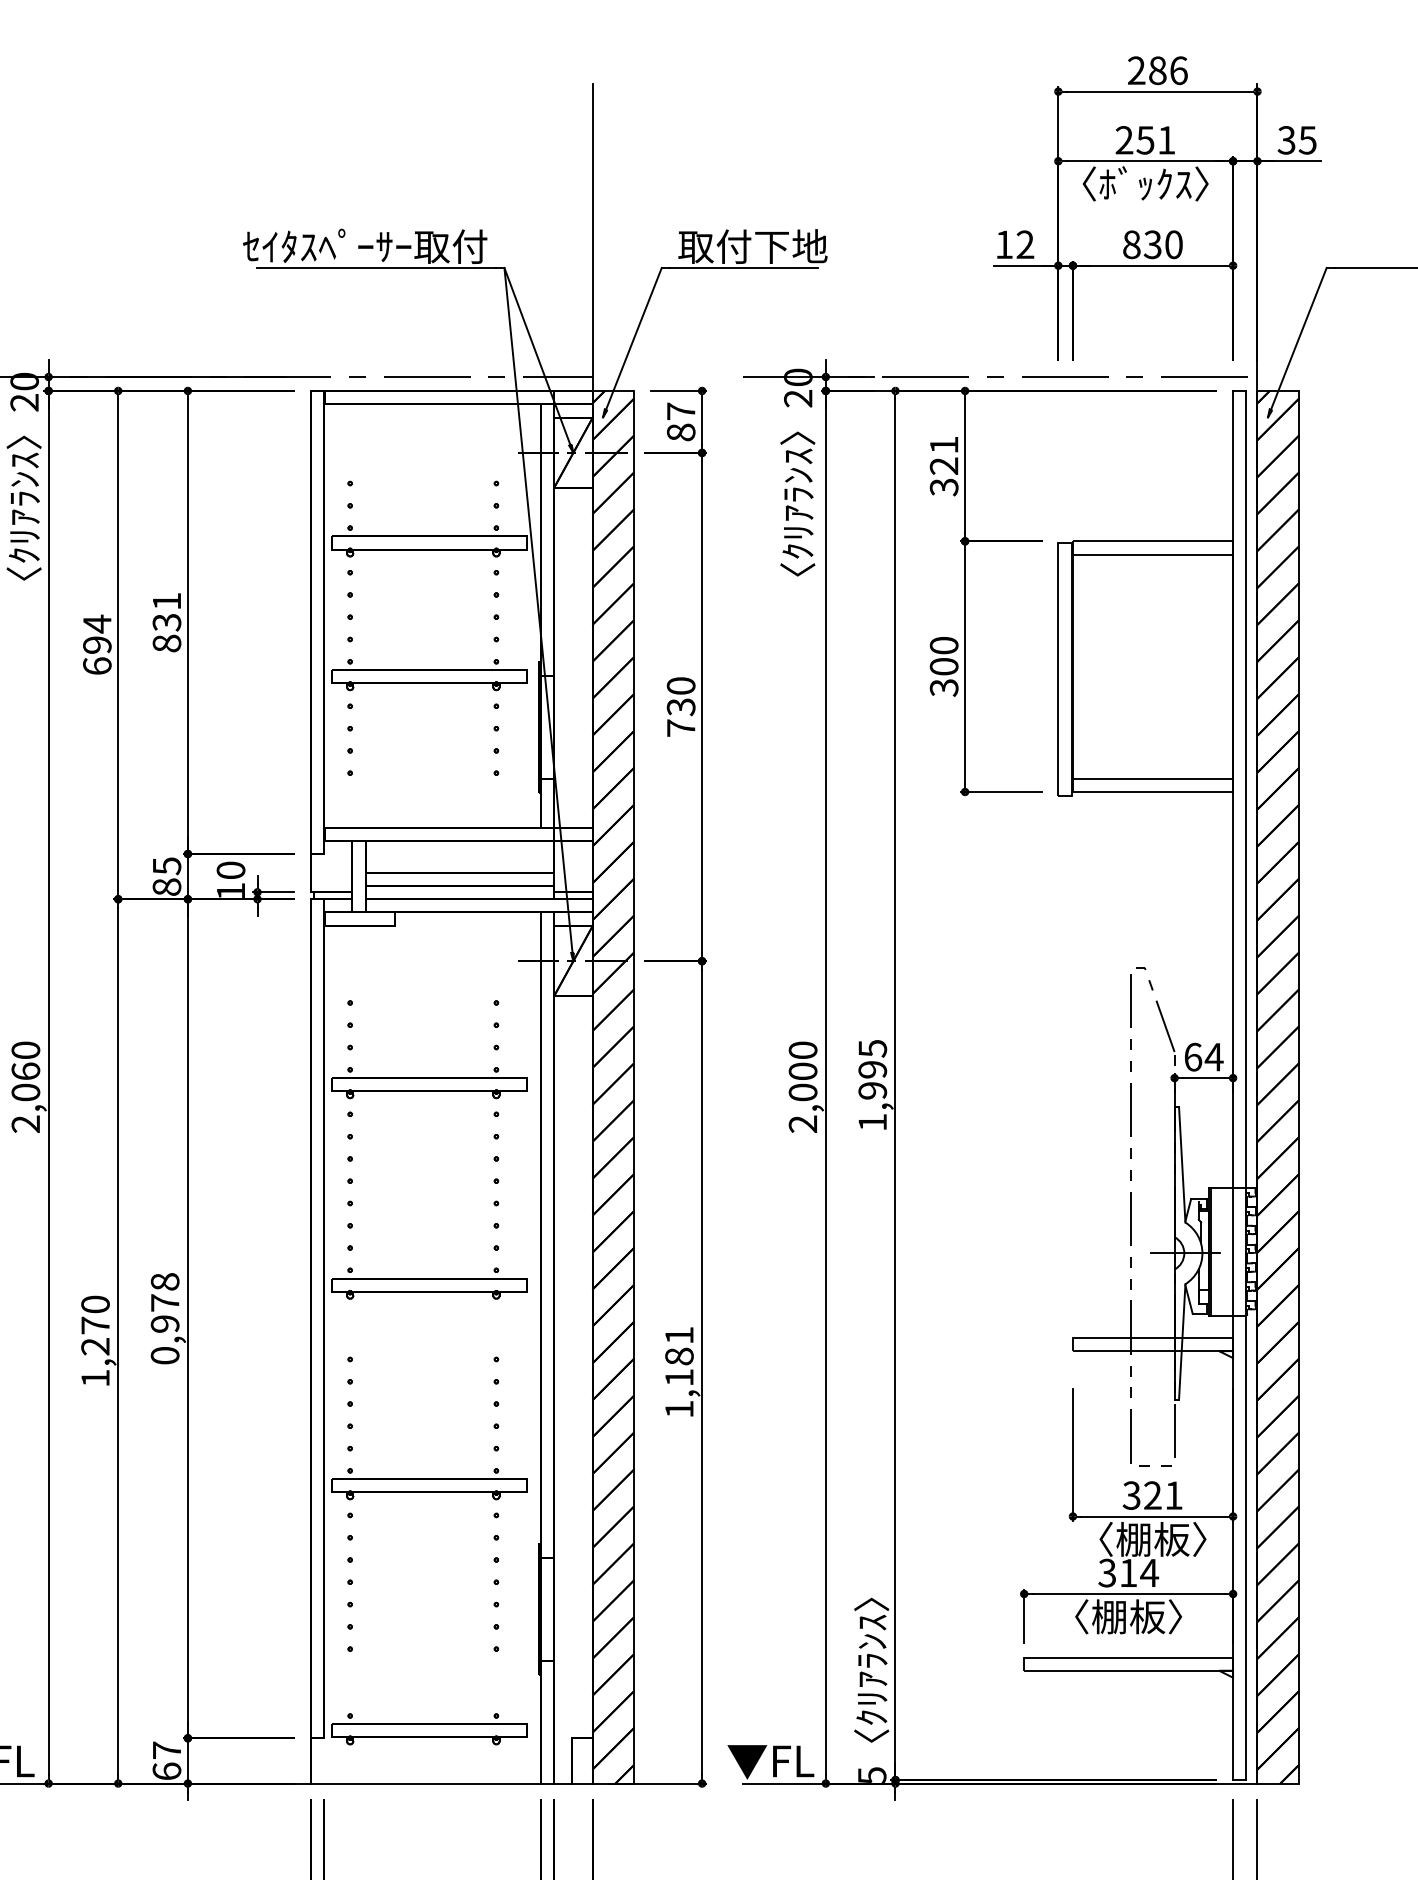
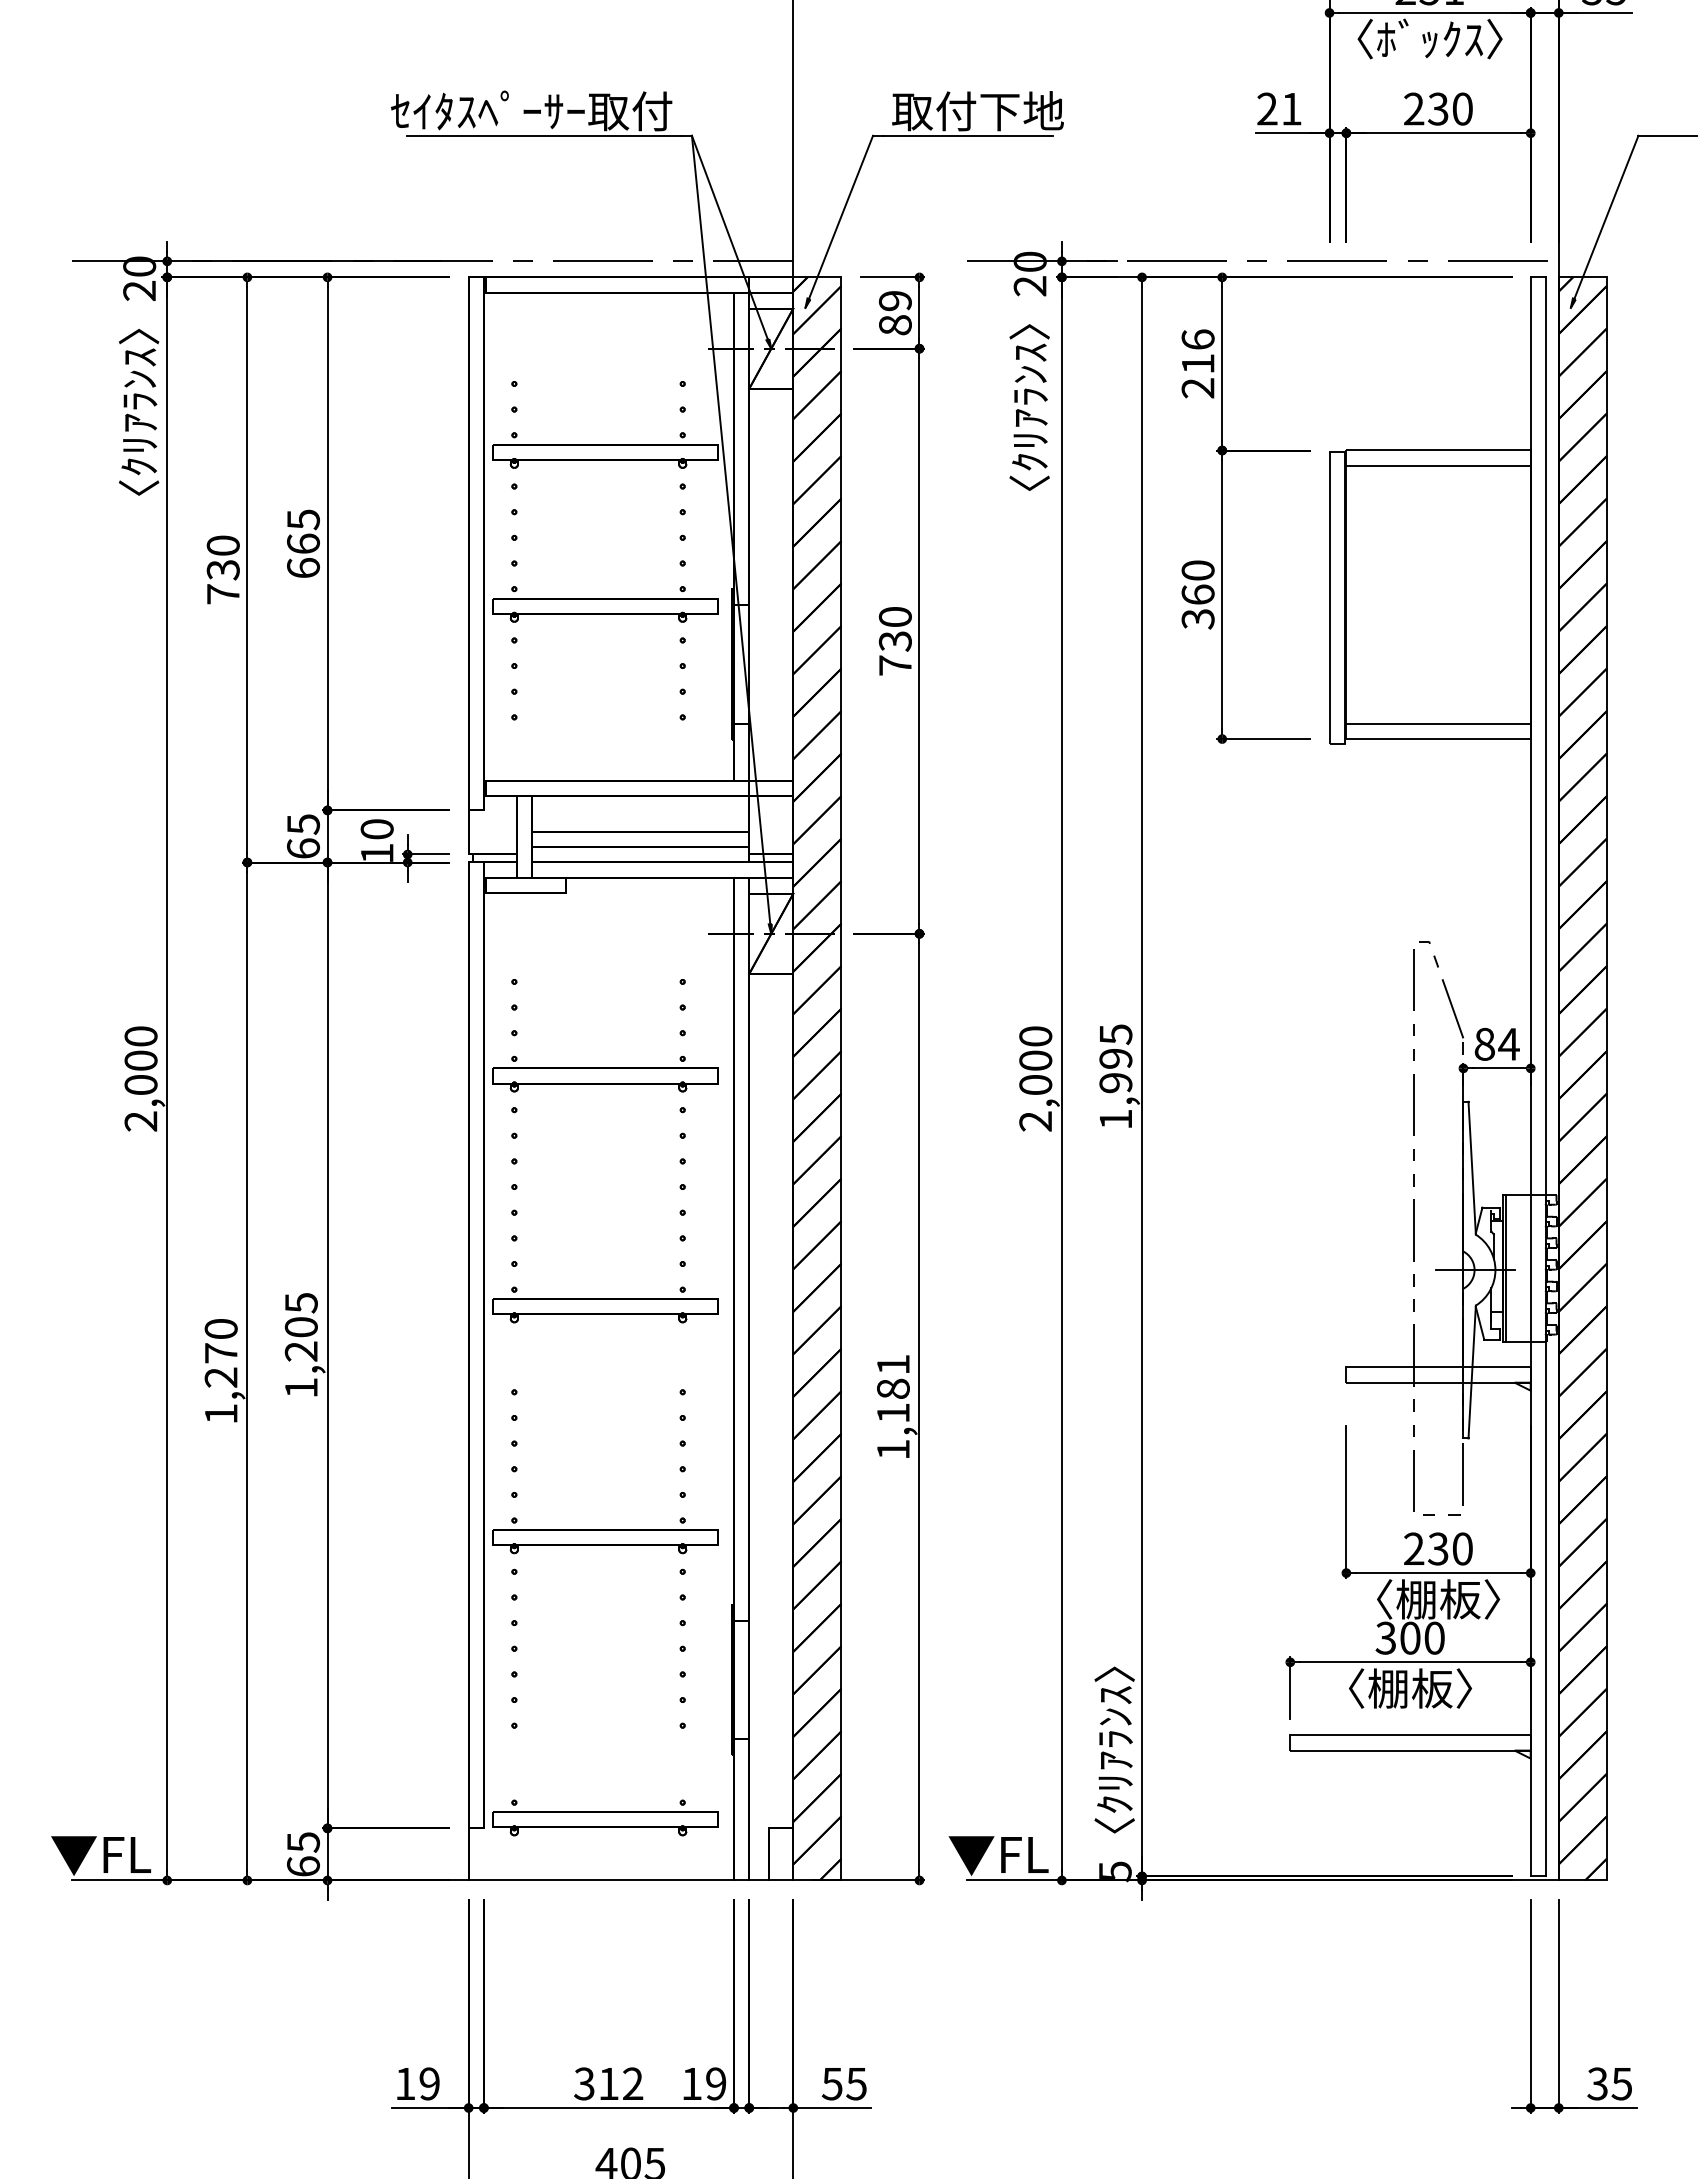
text: (1014, 244) -> (1279, 108), 12 -> 21
text: (1132, 244) -> (1414, 108), 830 -> 230
text: (680, 411) -> (894, 300), 87 -> 89
text: (943, 465) -> (1197, 363), 321 -> 216
text: (167, 622) -> (303, 543), 831 -> 665
text: (96, 644) -> (222, 569), 694 -> 730
text: (943, 666) -> (1197, 594), 300 -> 360
text: (167, 887) -> (303, 848), 85 -> 65
text: (1192, 1056) -> (1484, 1043), 64 -> 84
text: (25, 1071) -> (140, 1060), 2,060 -> 2,000
text: (164, 1317) -> (300, 1344), 0,978 -> 1,205
text: (1152, 1495) -> (1437, 1548), 321 -> 230
text: (1139, 1572) -> (1422, 1637), 314 -> 300
text: (167, 1750) -> (303, 1842), 67 -> 65

